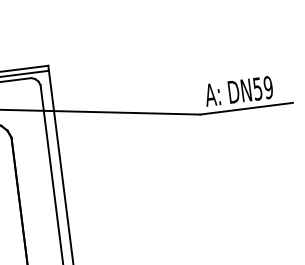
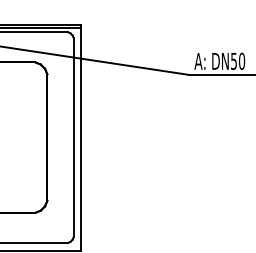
text: (267, 87) -> (241, 61), DN59 -> DN50

